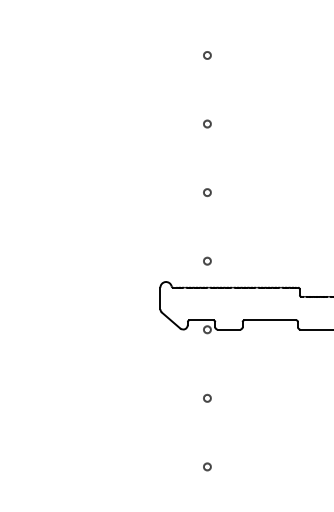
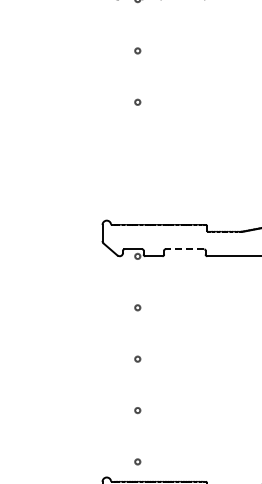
circle: (207, 192) -> (137, 153), removed
circle: (207, 260) -> (137, 204), removed
line: (269, 320) -> (184, 249), solid -> dashed

